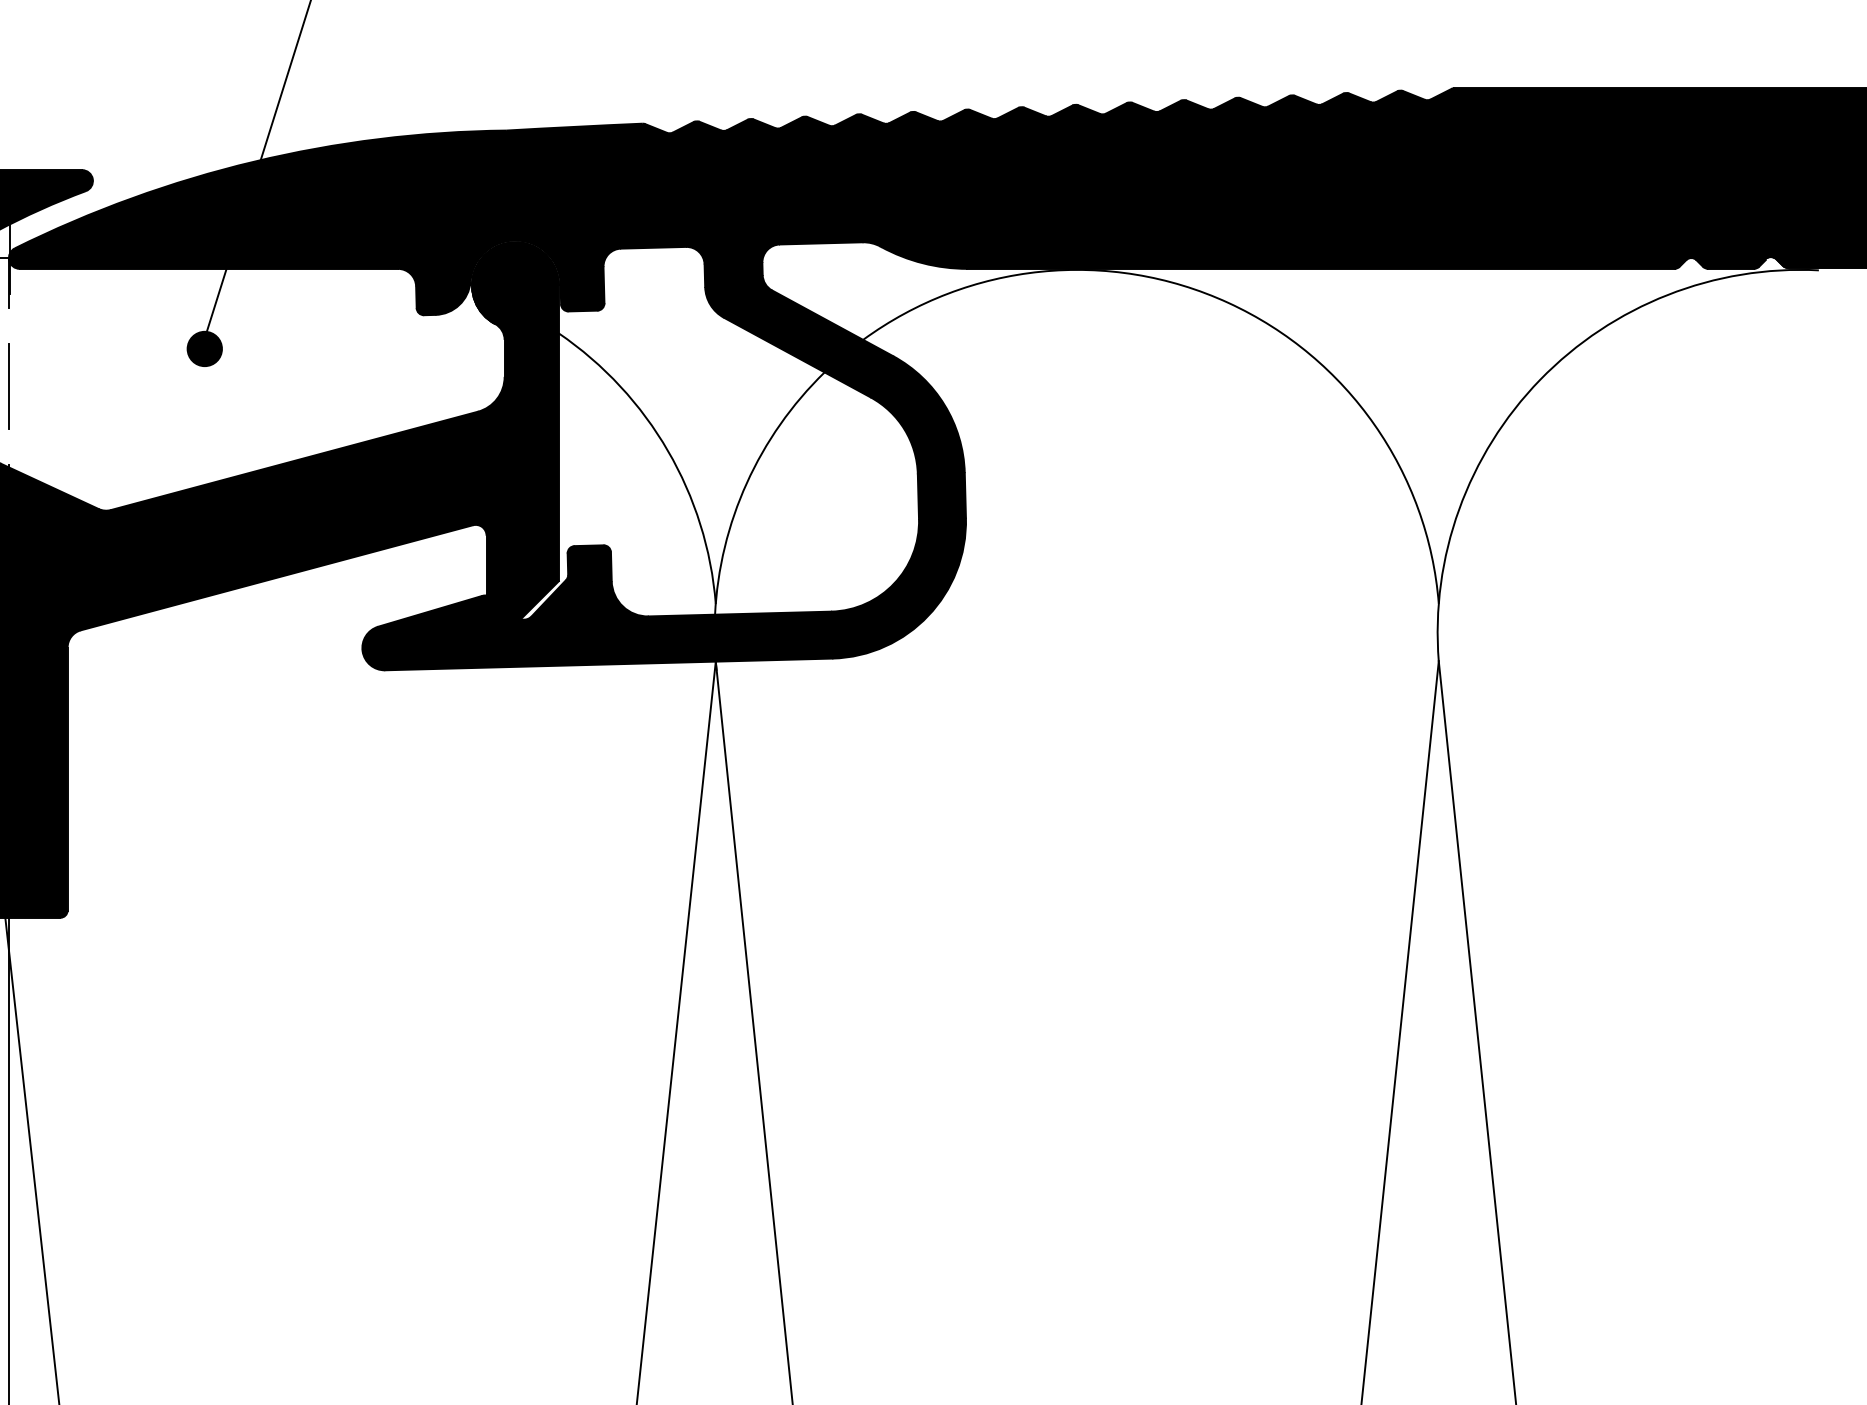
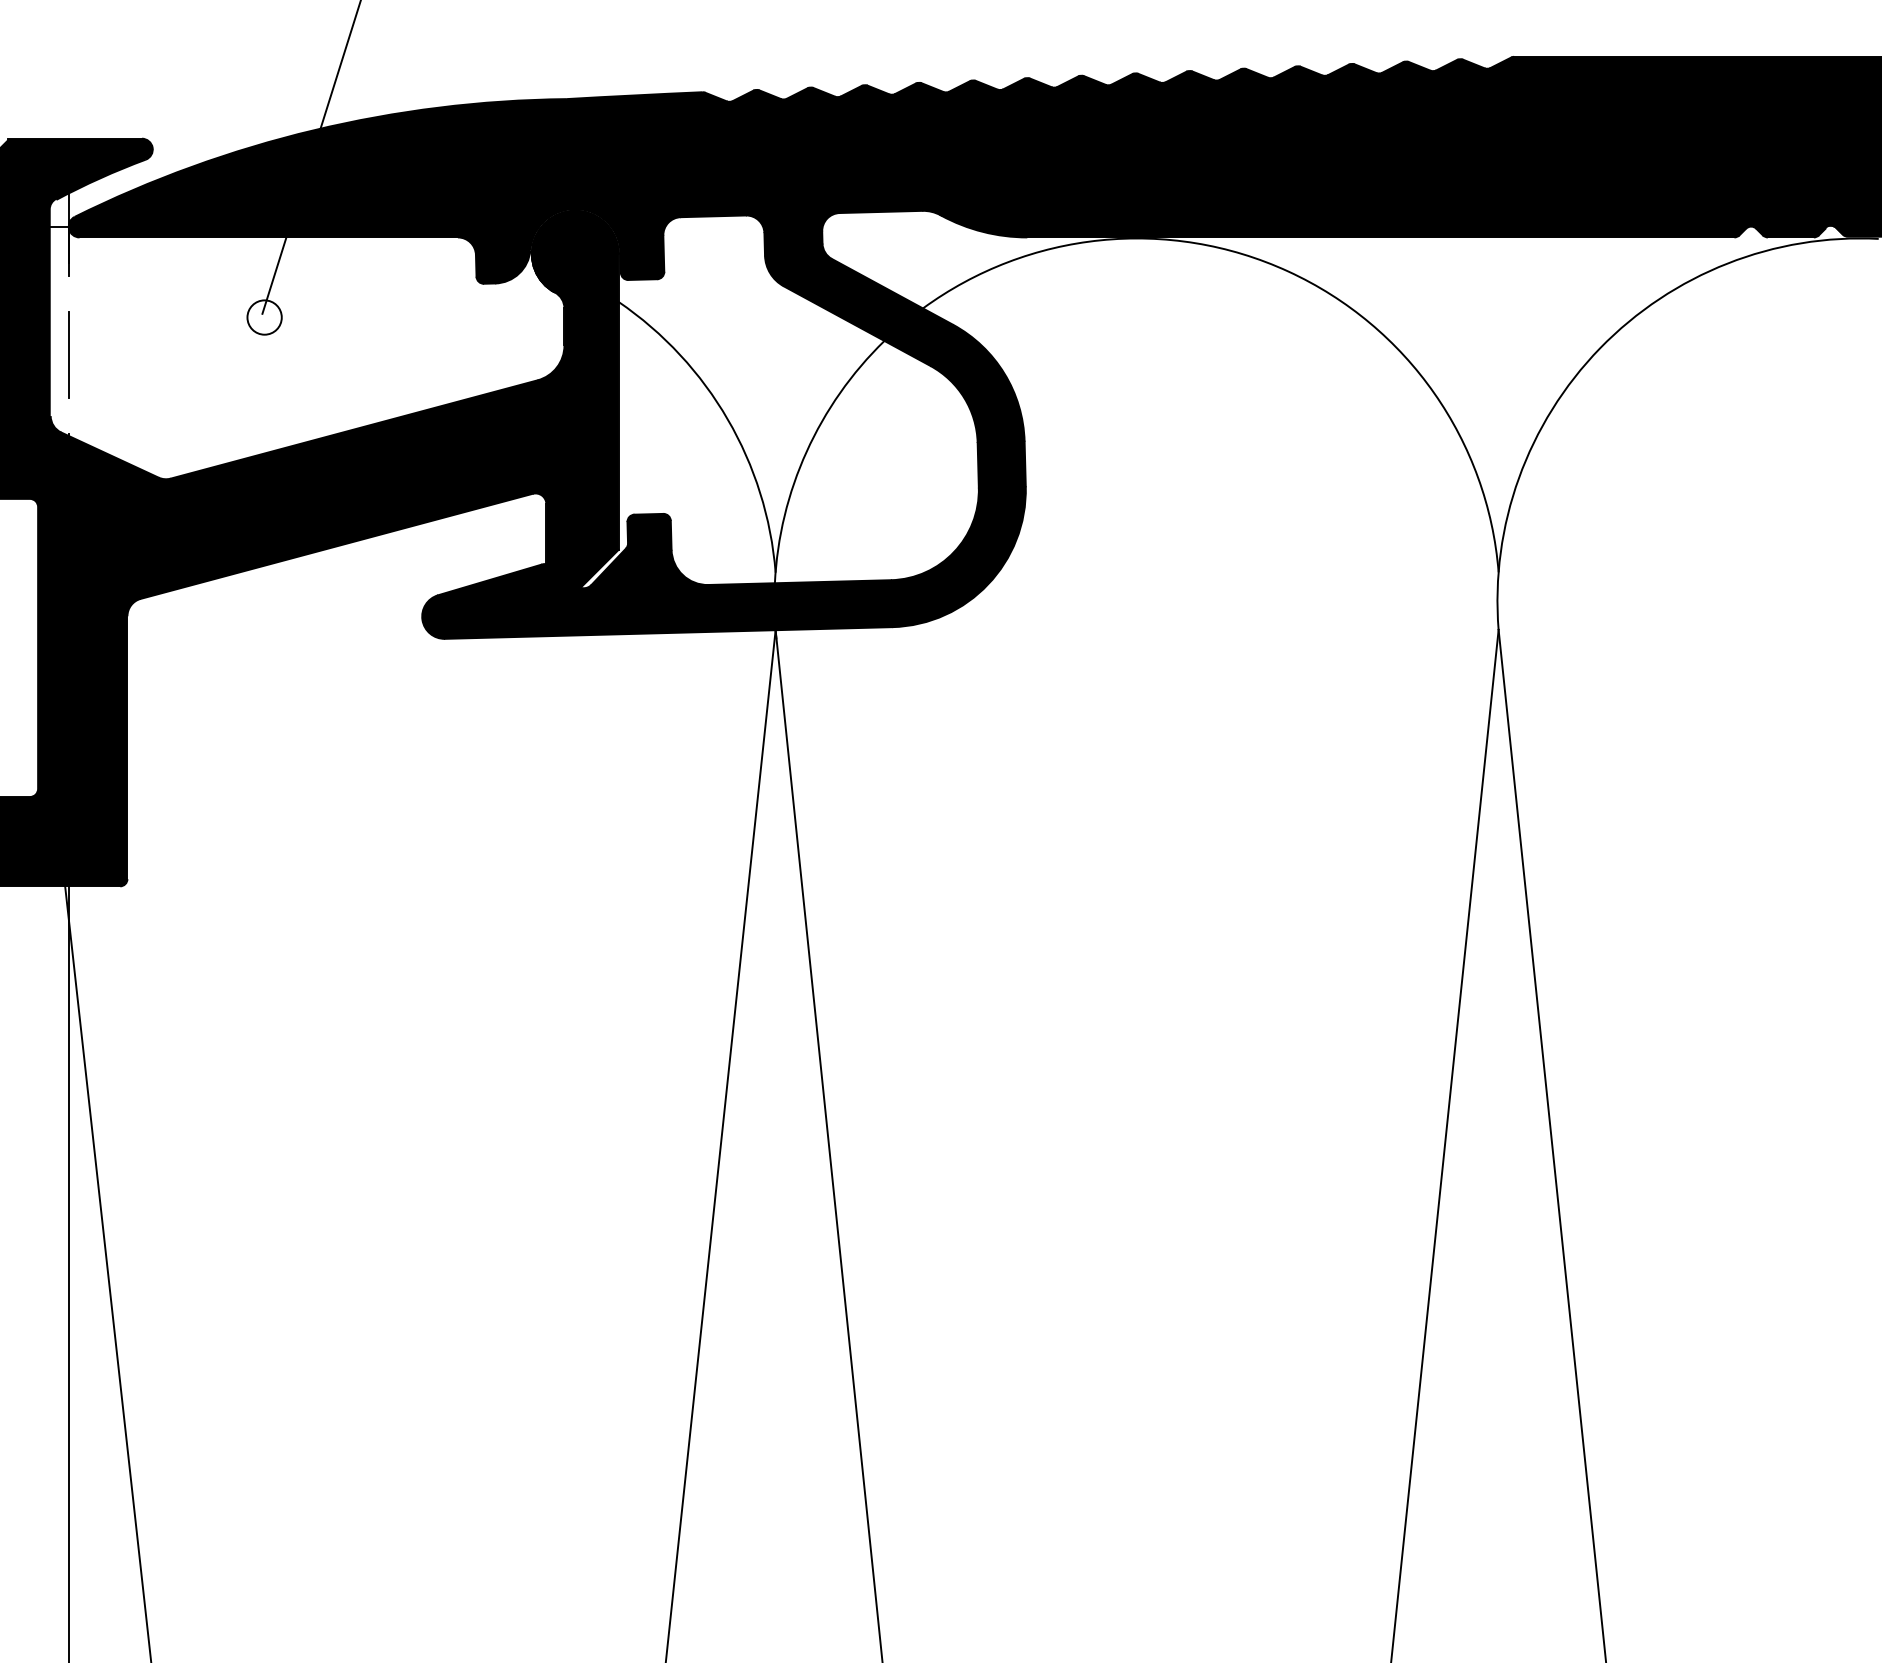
fill: (204, 348) -> (264, 317), removed

